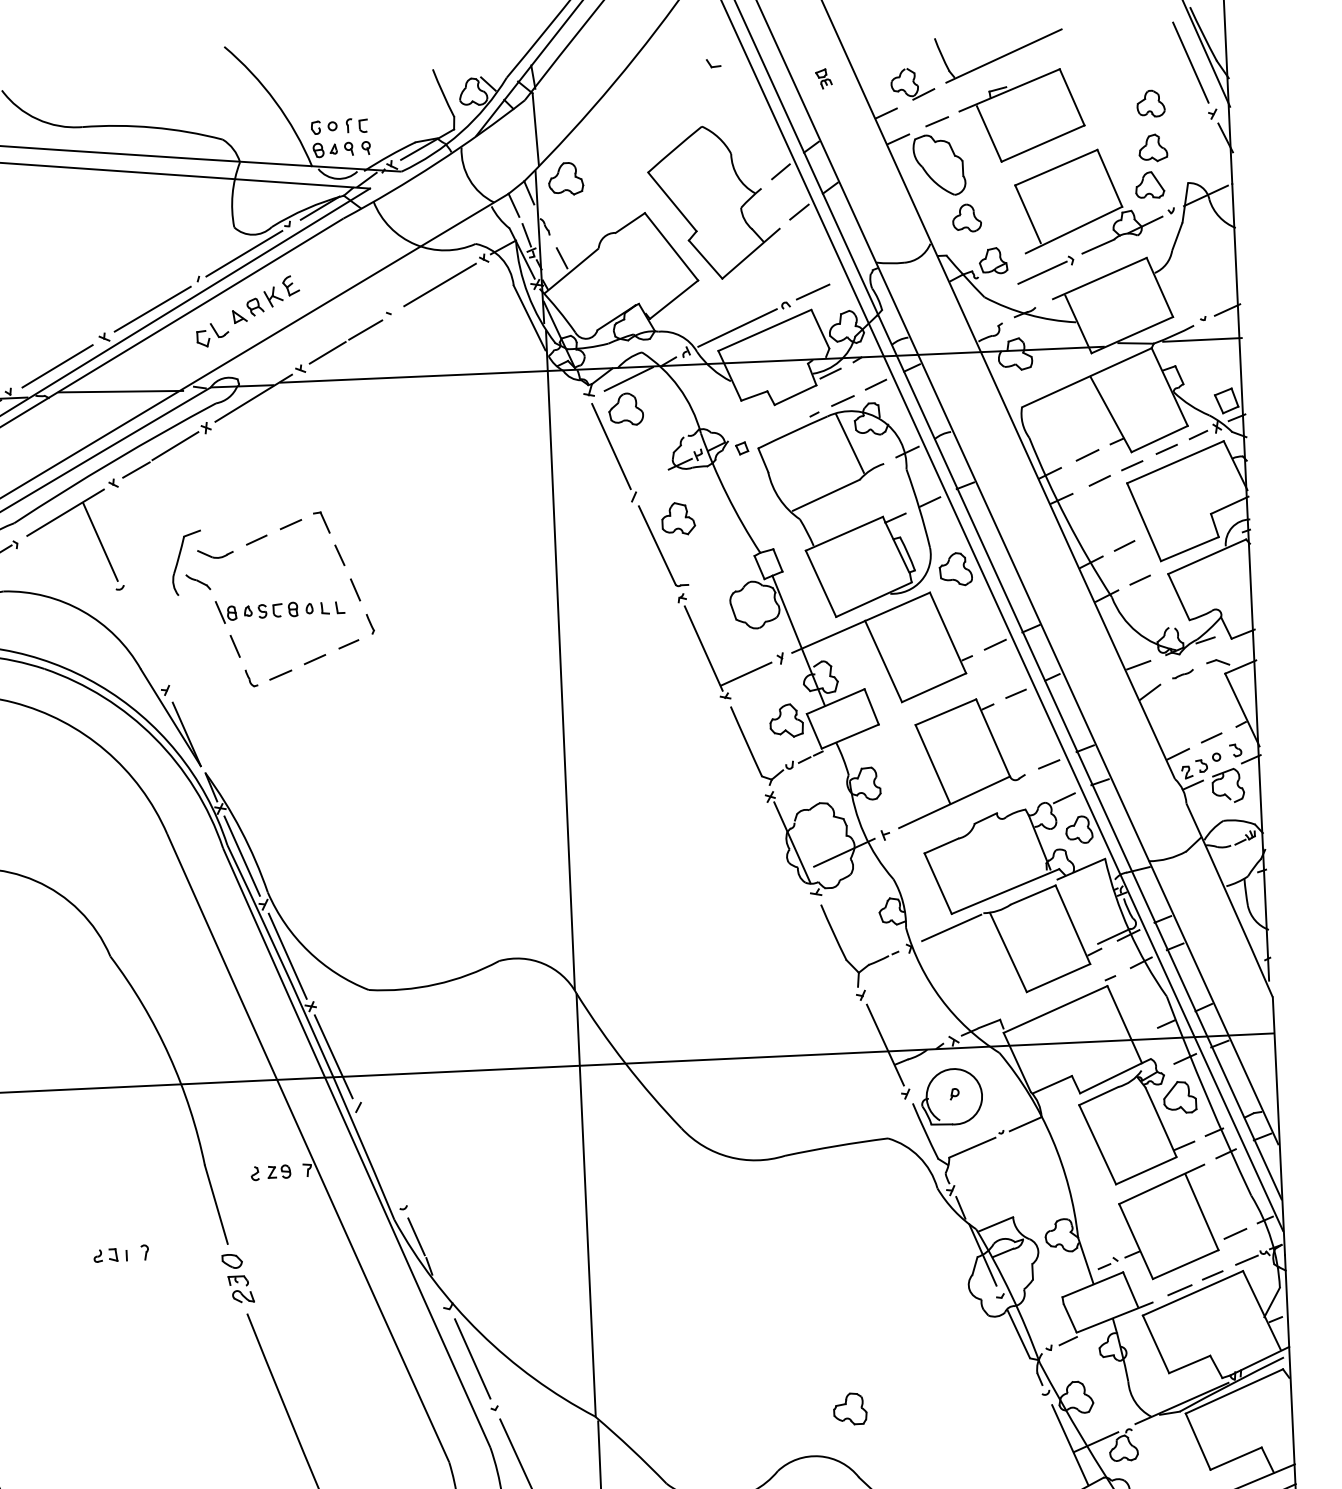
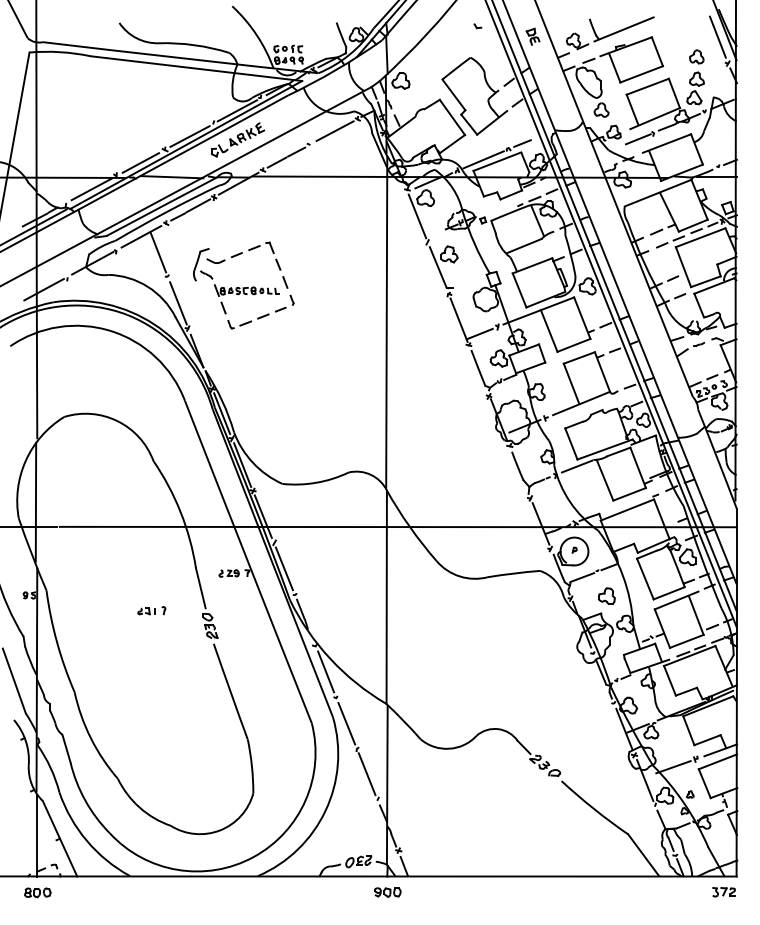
part: (822, 78) -> (532, 36), size x1.67
line: (145, 641) -> (178, 303), added
line: (378, 1157) -> (283, 568), added
part: (849, 1407) -> (606, 595), moved

